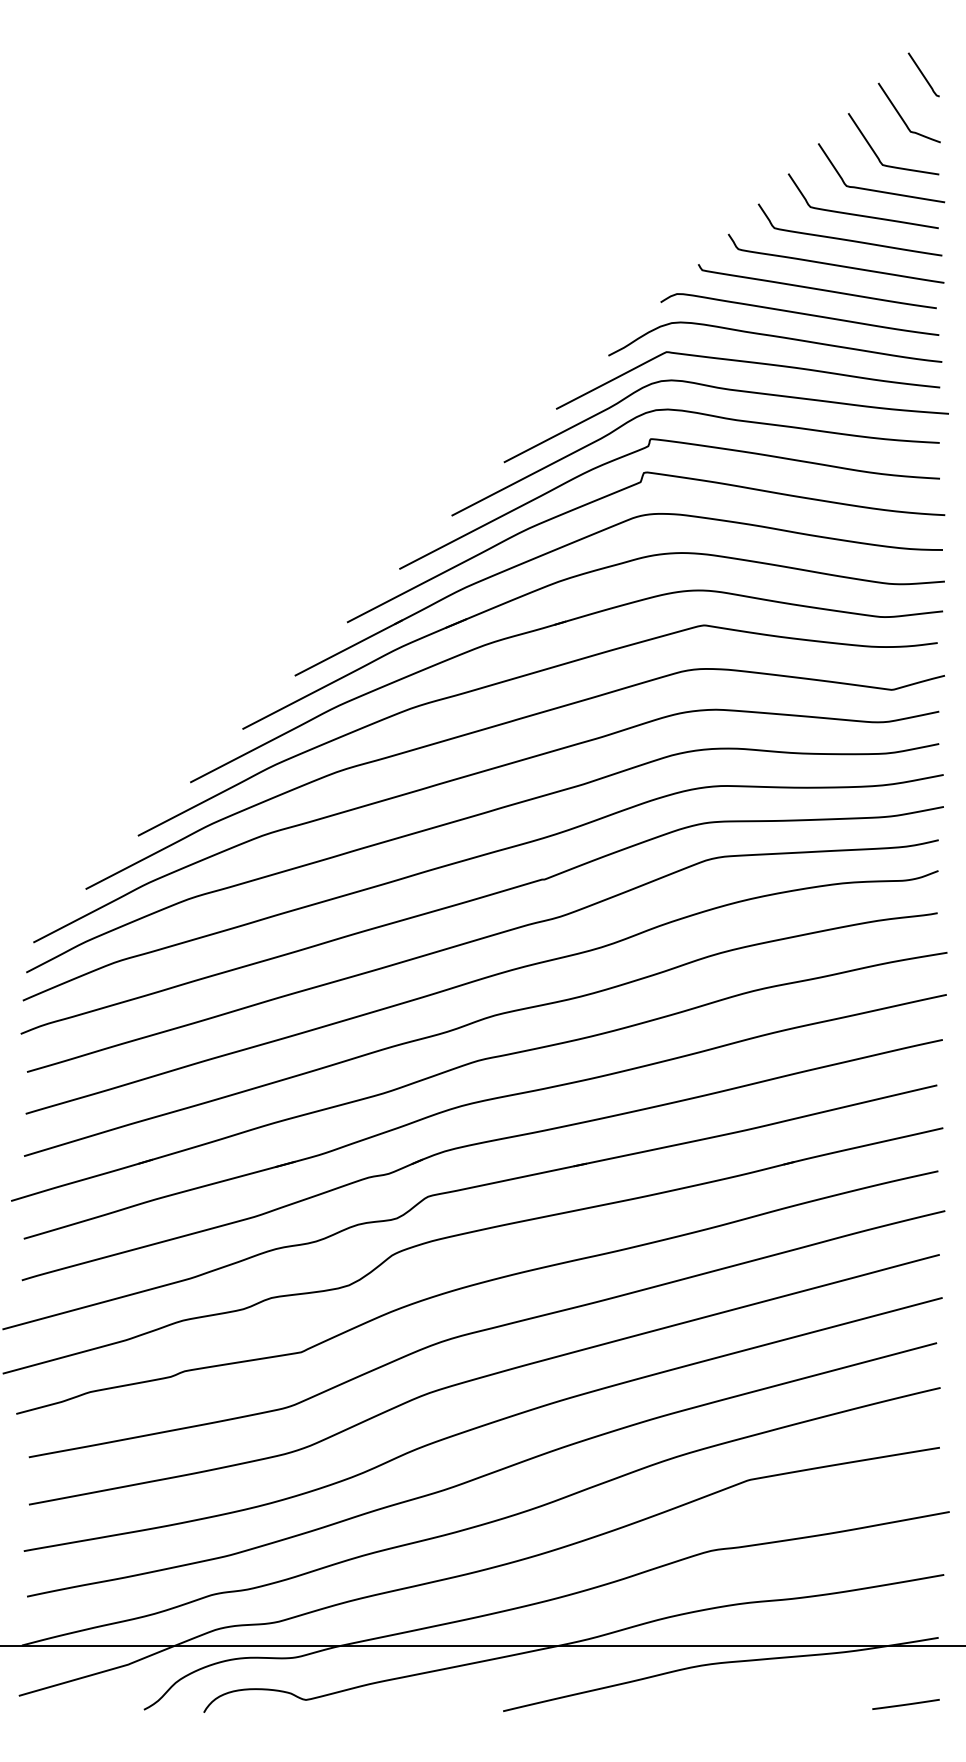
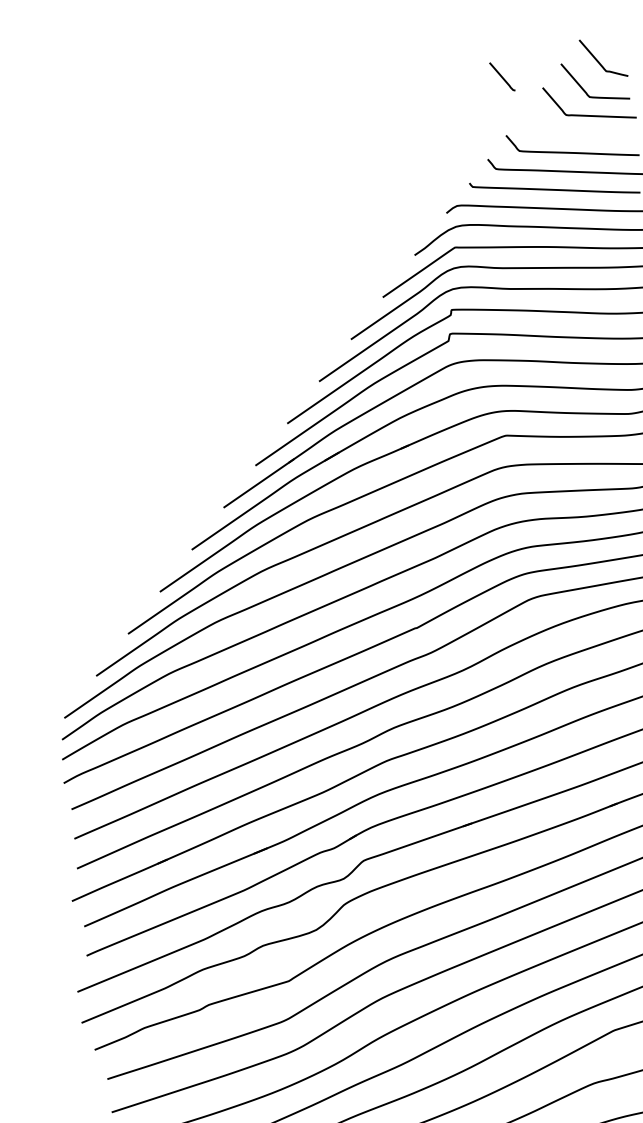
curve: (923, 74) -> (502, 76), moved
curve: (861, 214) -> (579, 133), removed

